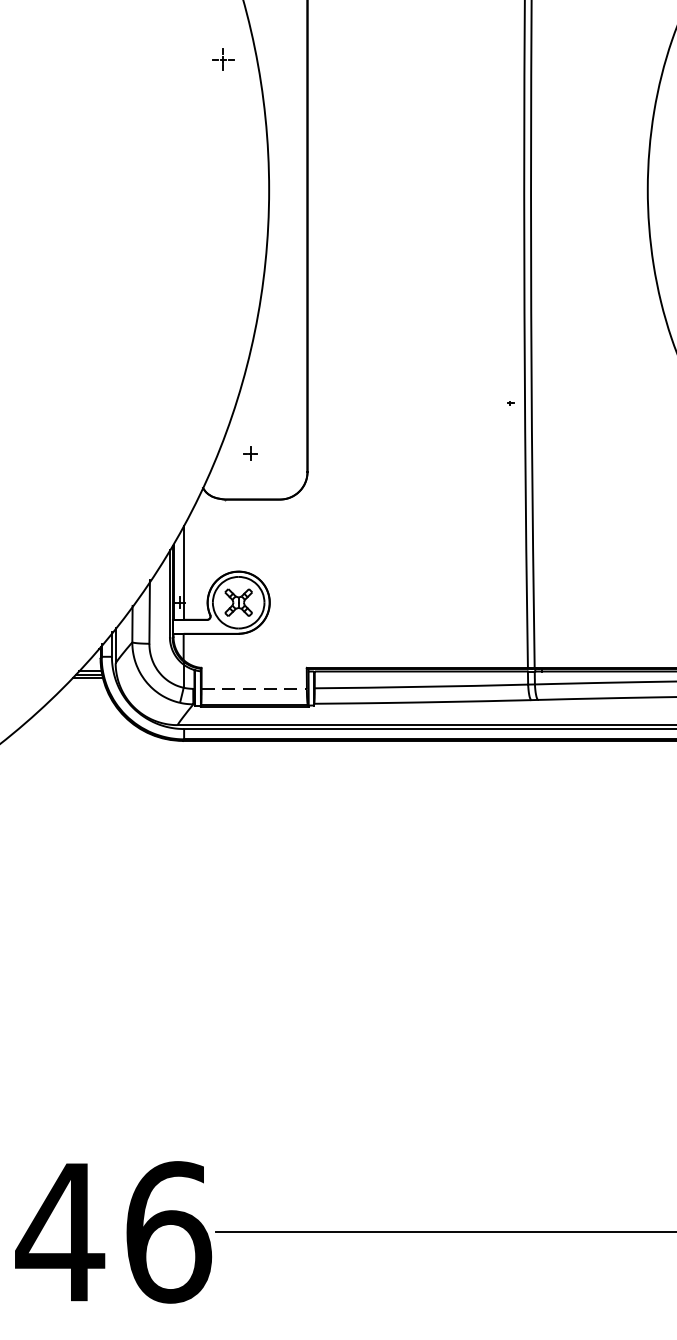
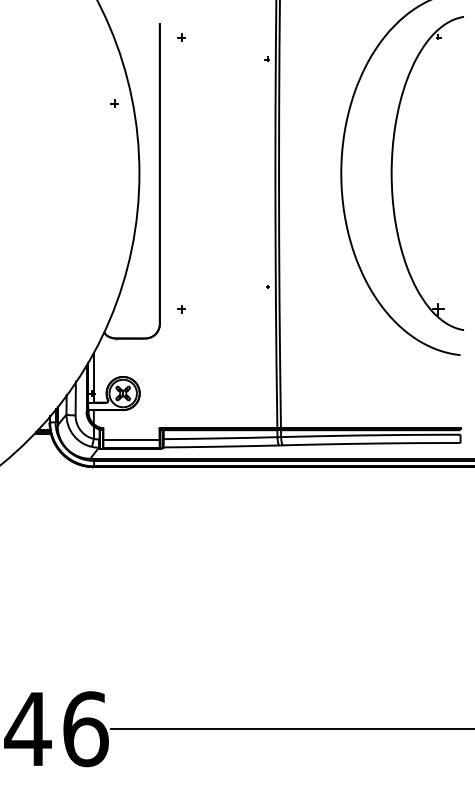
part: (222, 58) -> (114, 103), size x0.62
part: (250, 454) -> (181, 309), moved
line: (254, 688) -> (131, 439), dashed -> solid

